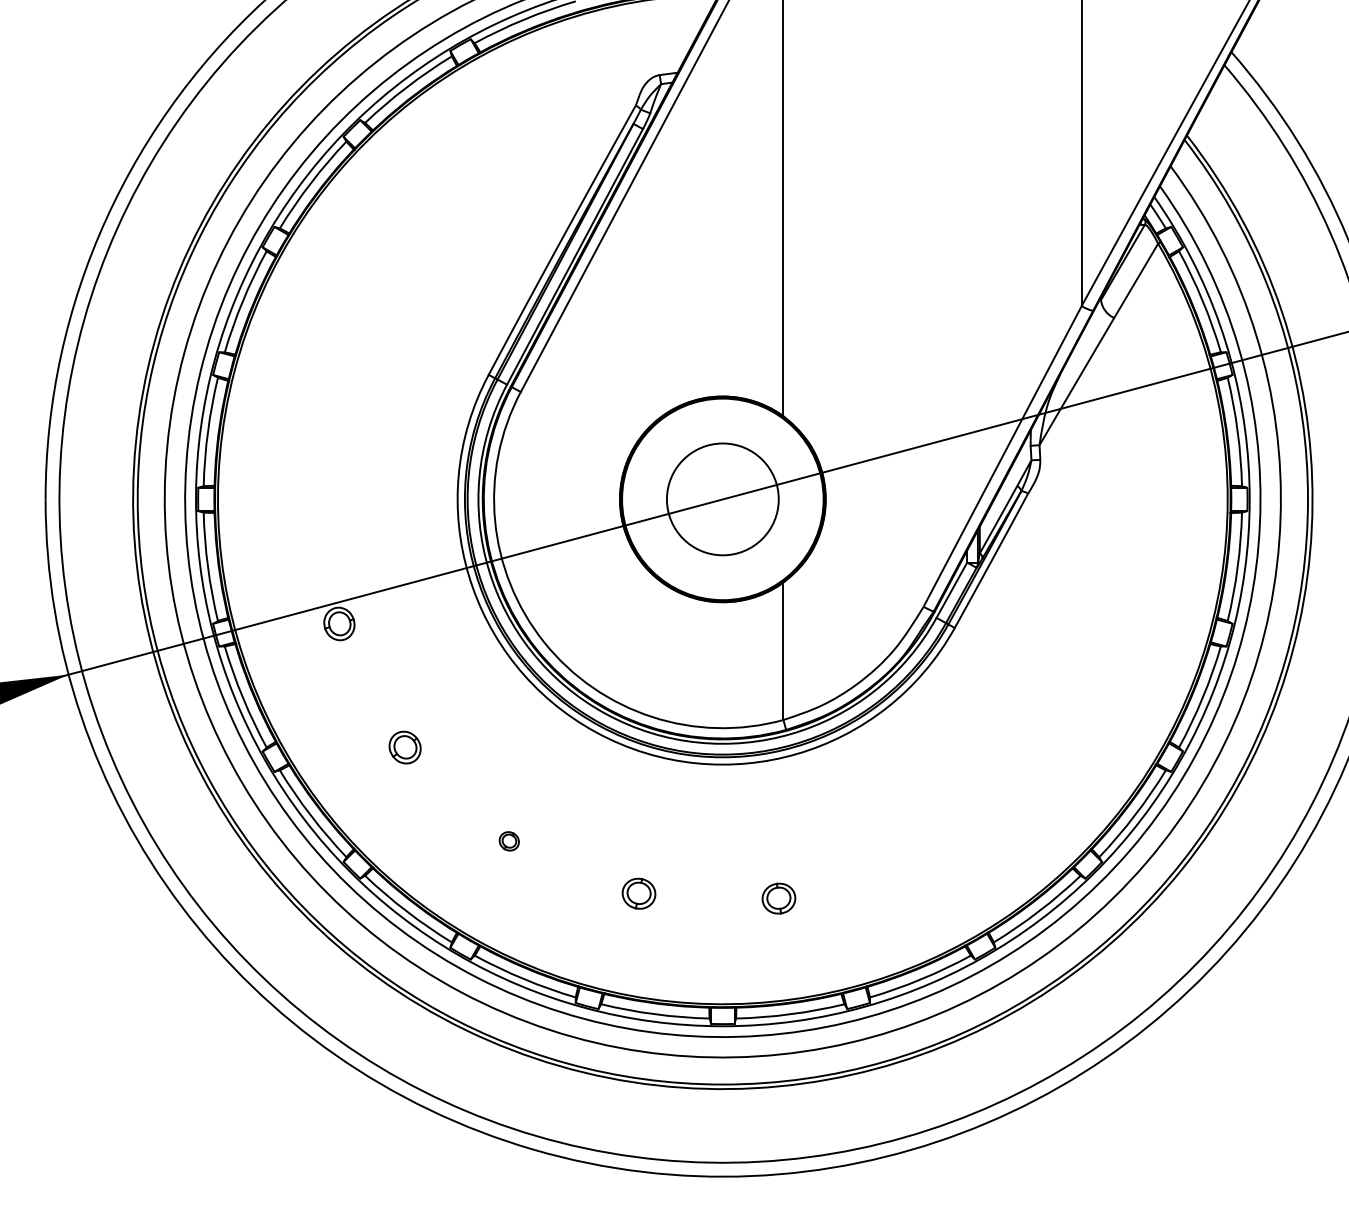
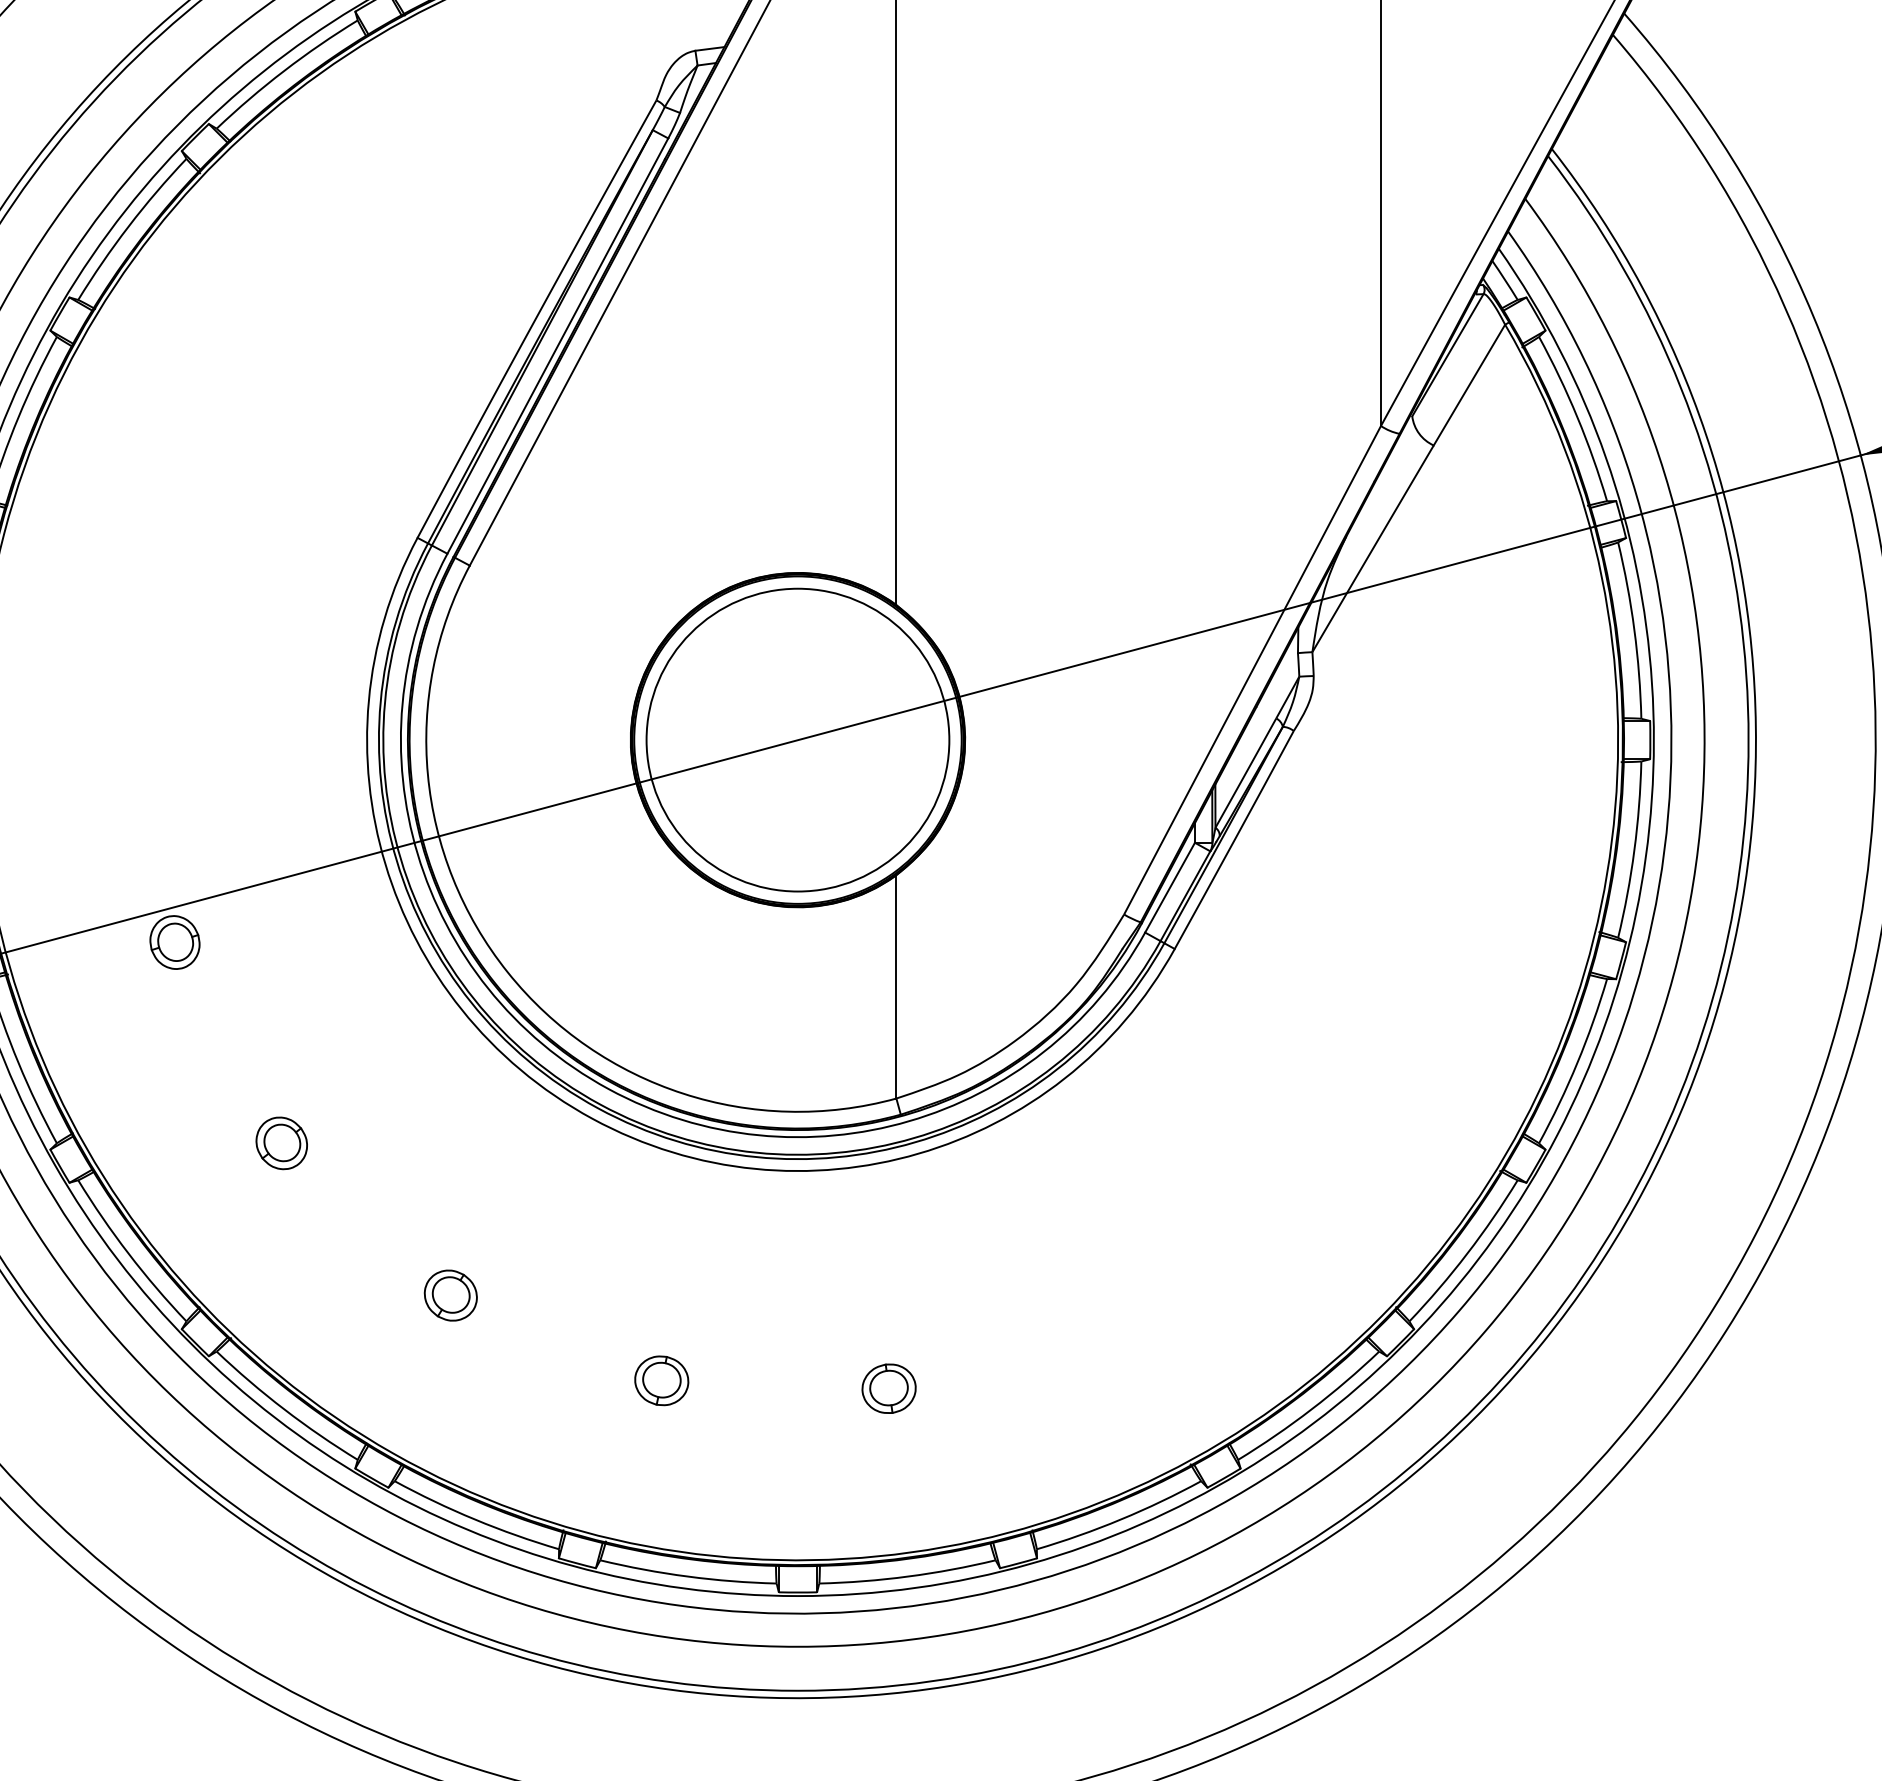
circle: (722, 499) -> (797, 740), size x1.67
part: (509, 841) -> (451, 1295), size x1.67

